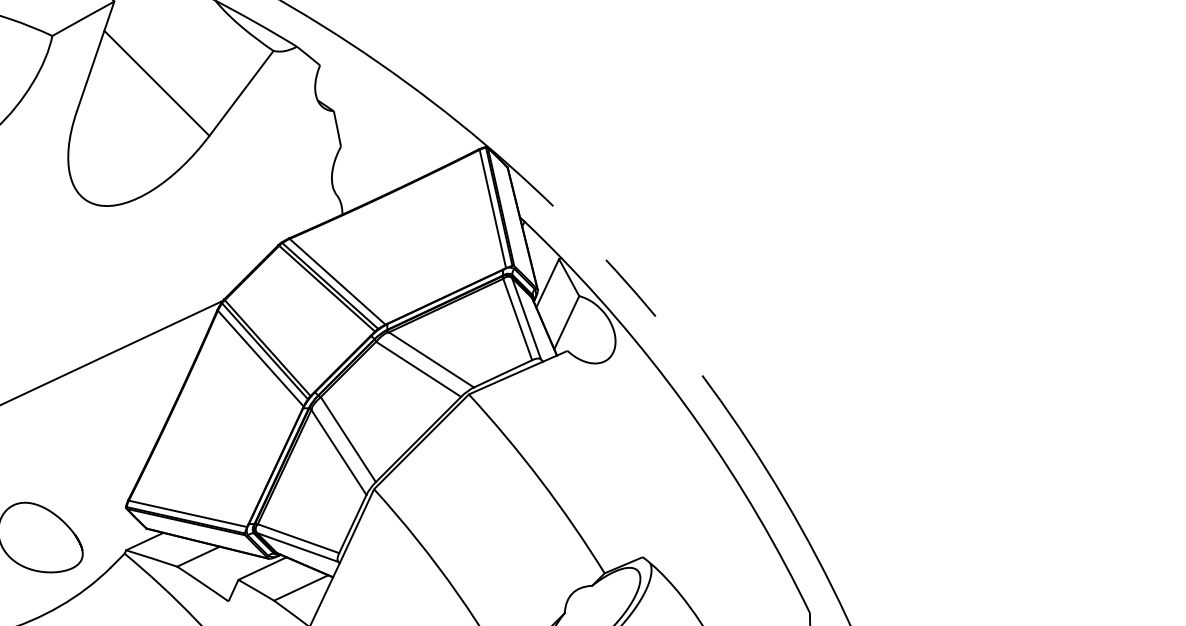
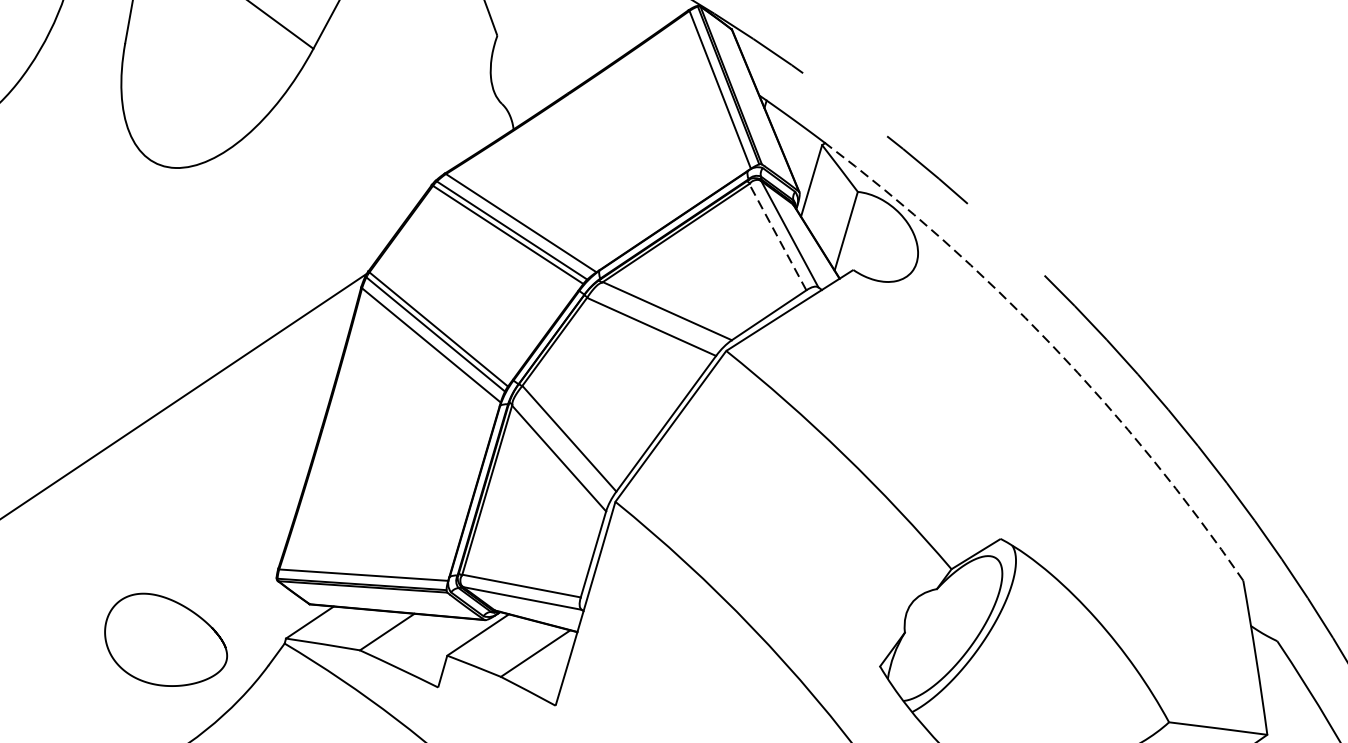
line: (517, 319) -> (777, 237), solid -> dashed
arc: (699, 425) -> (1051, 345), solid -> dashed

